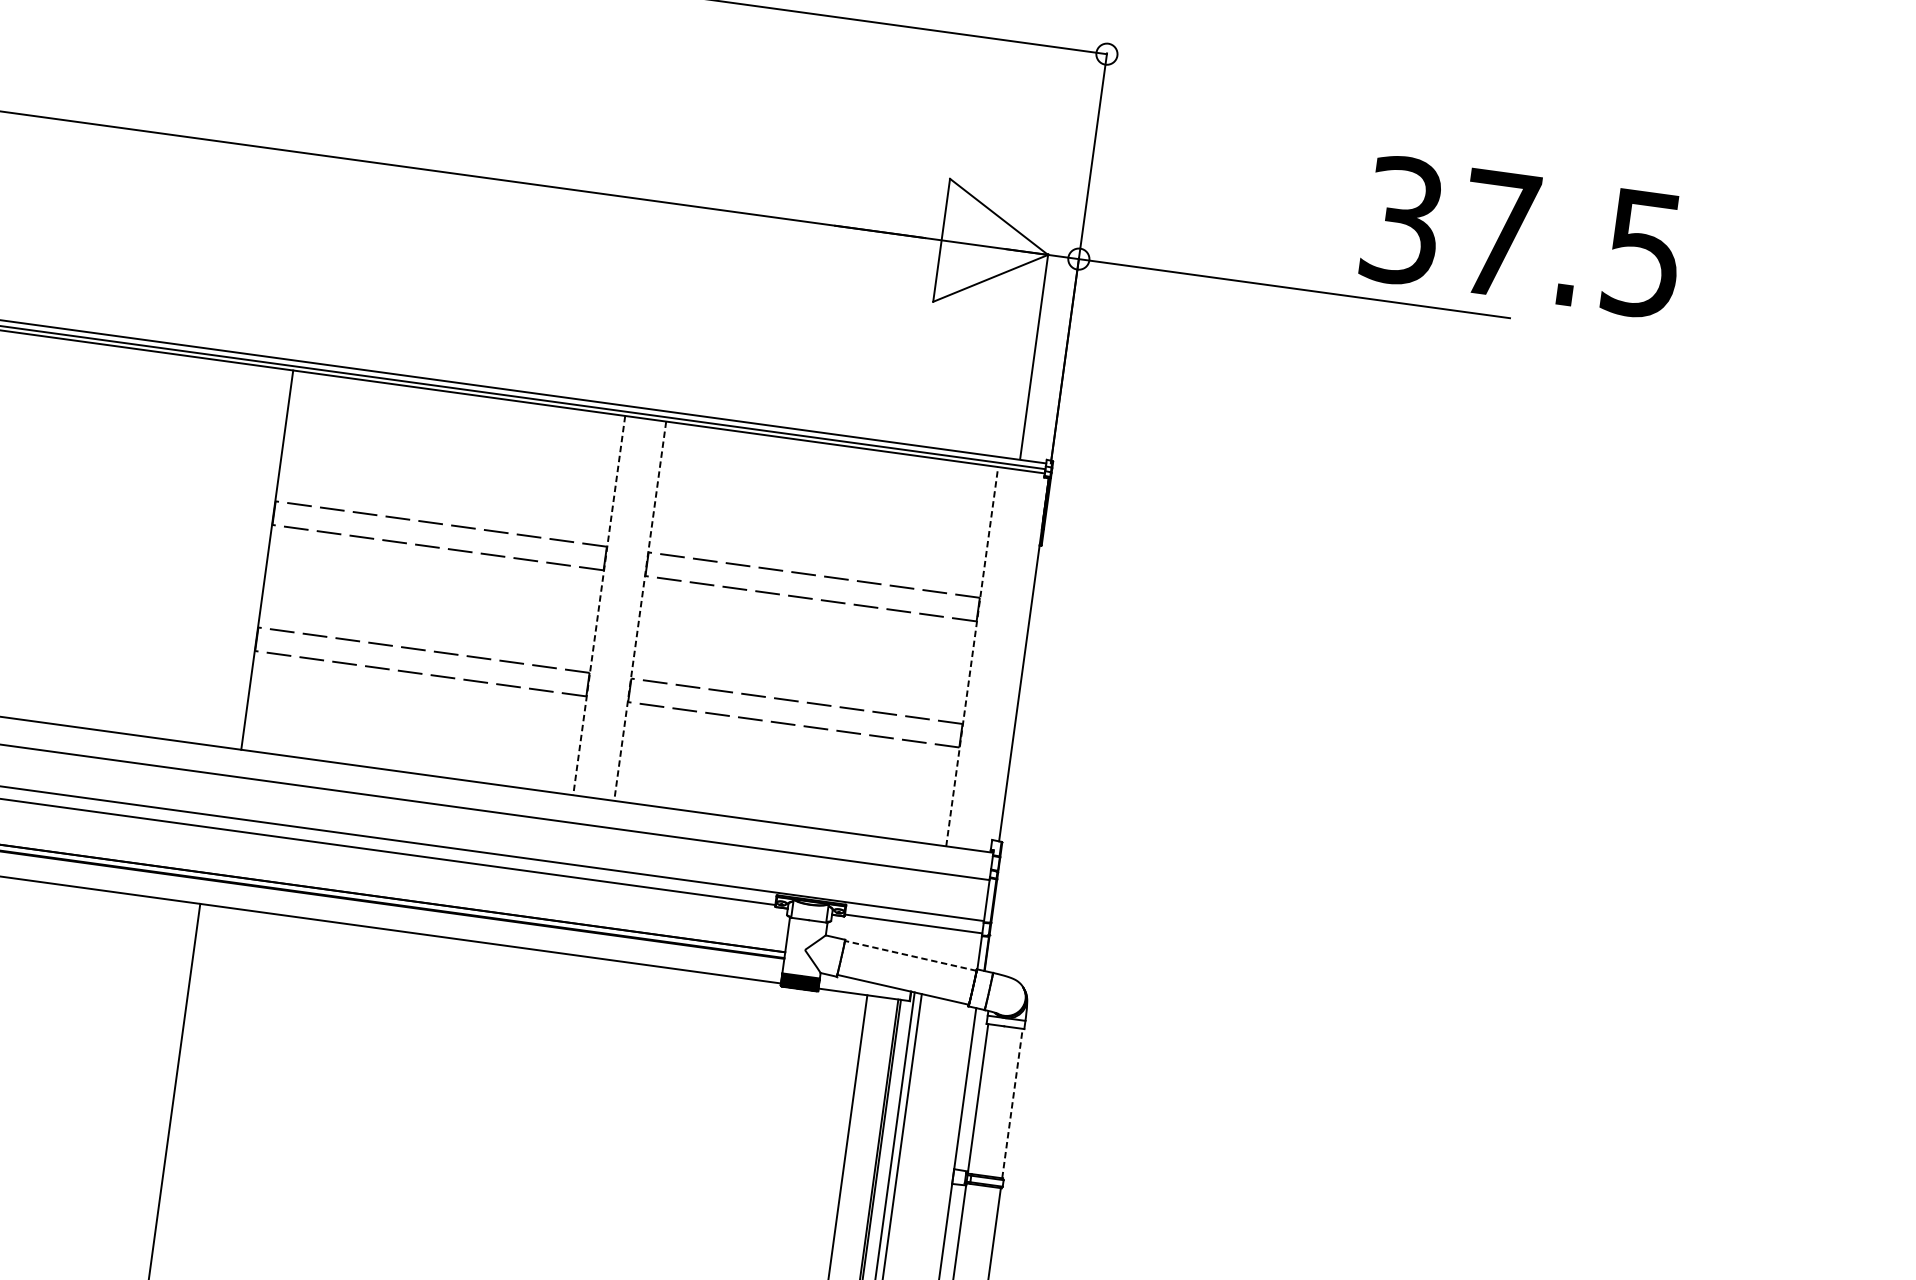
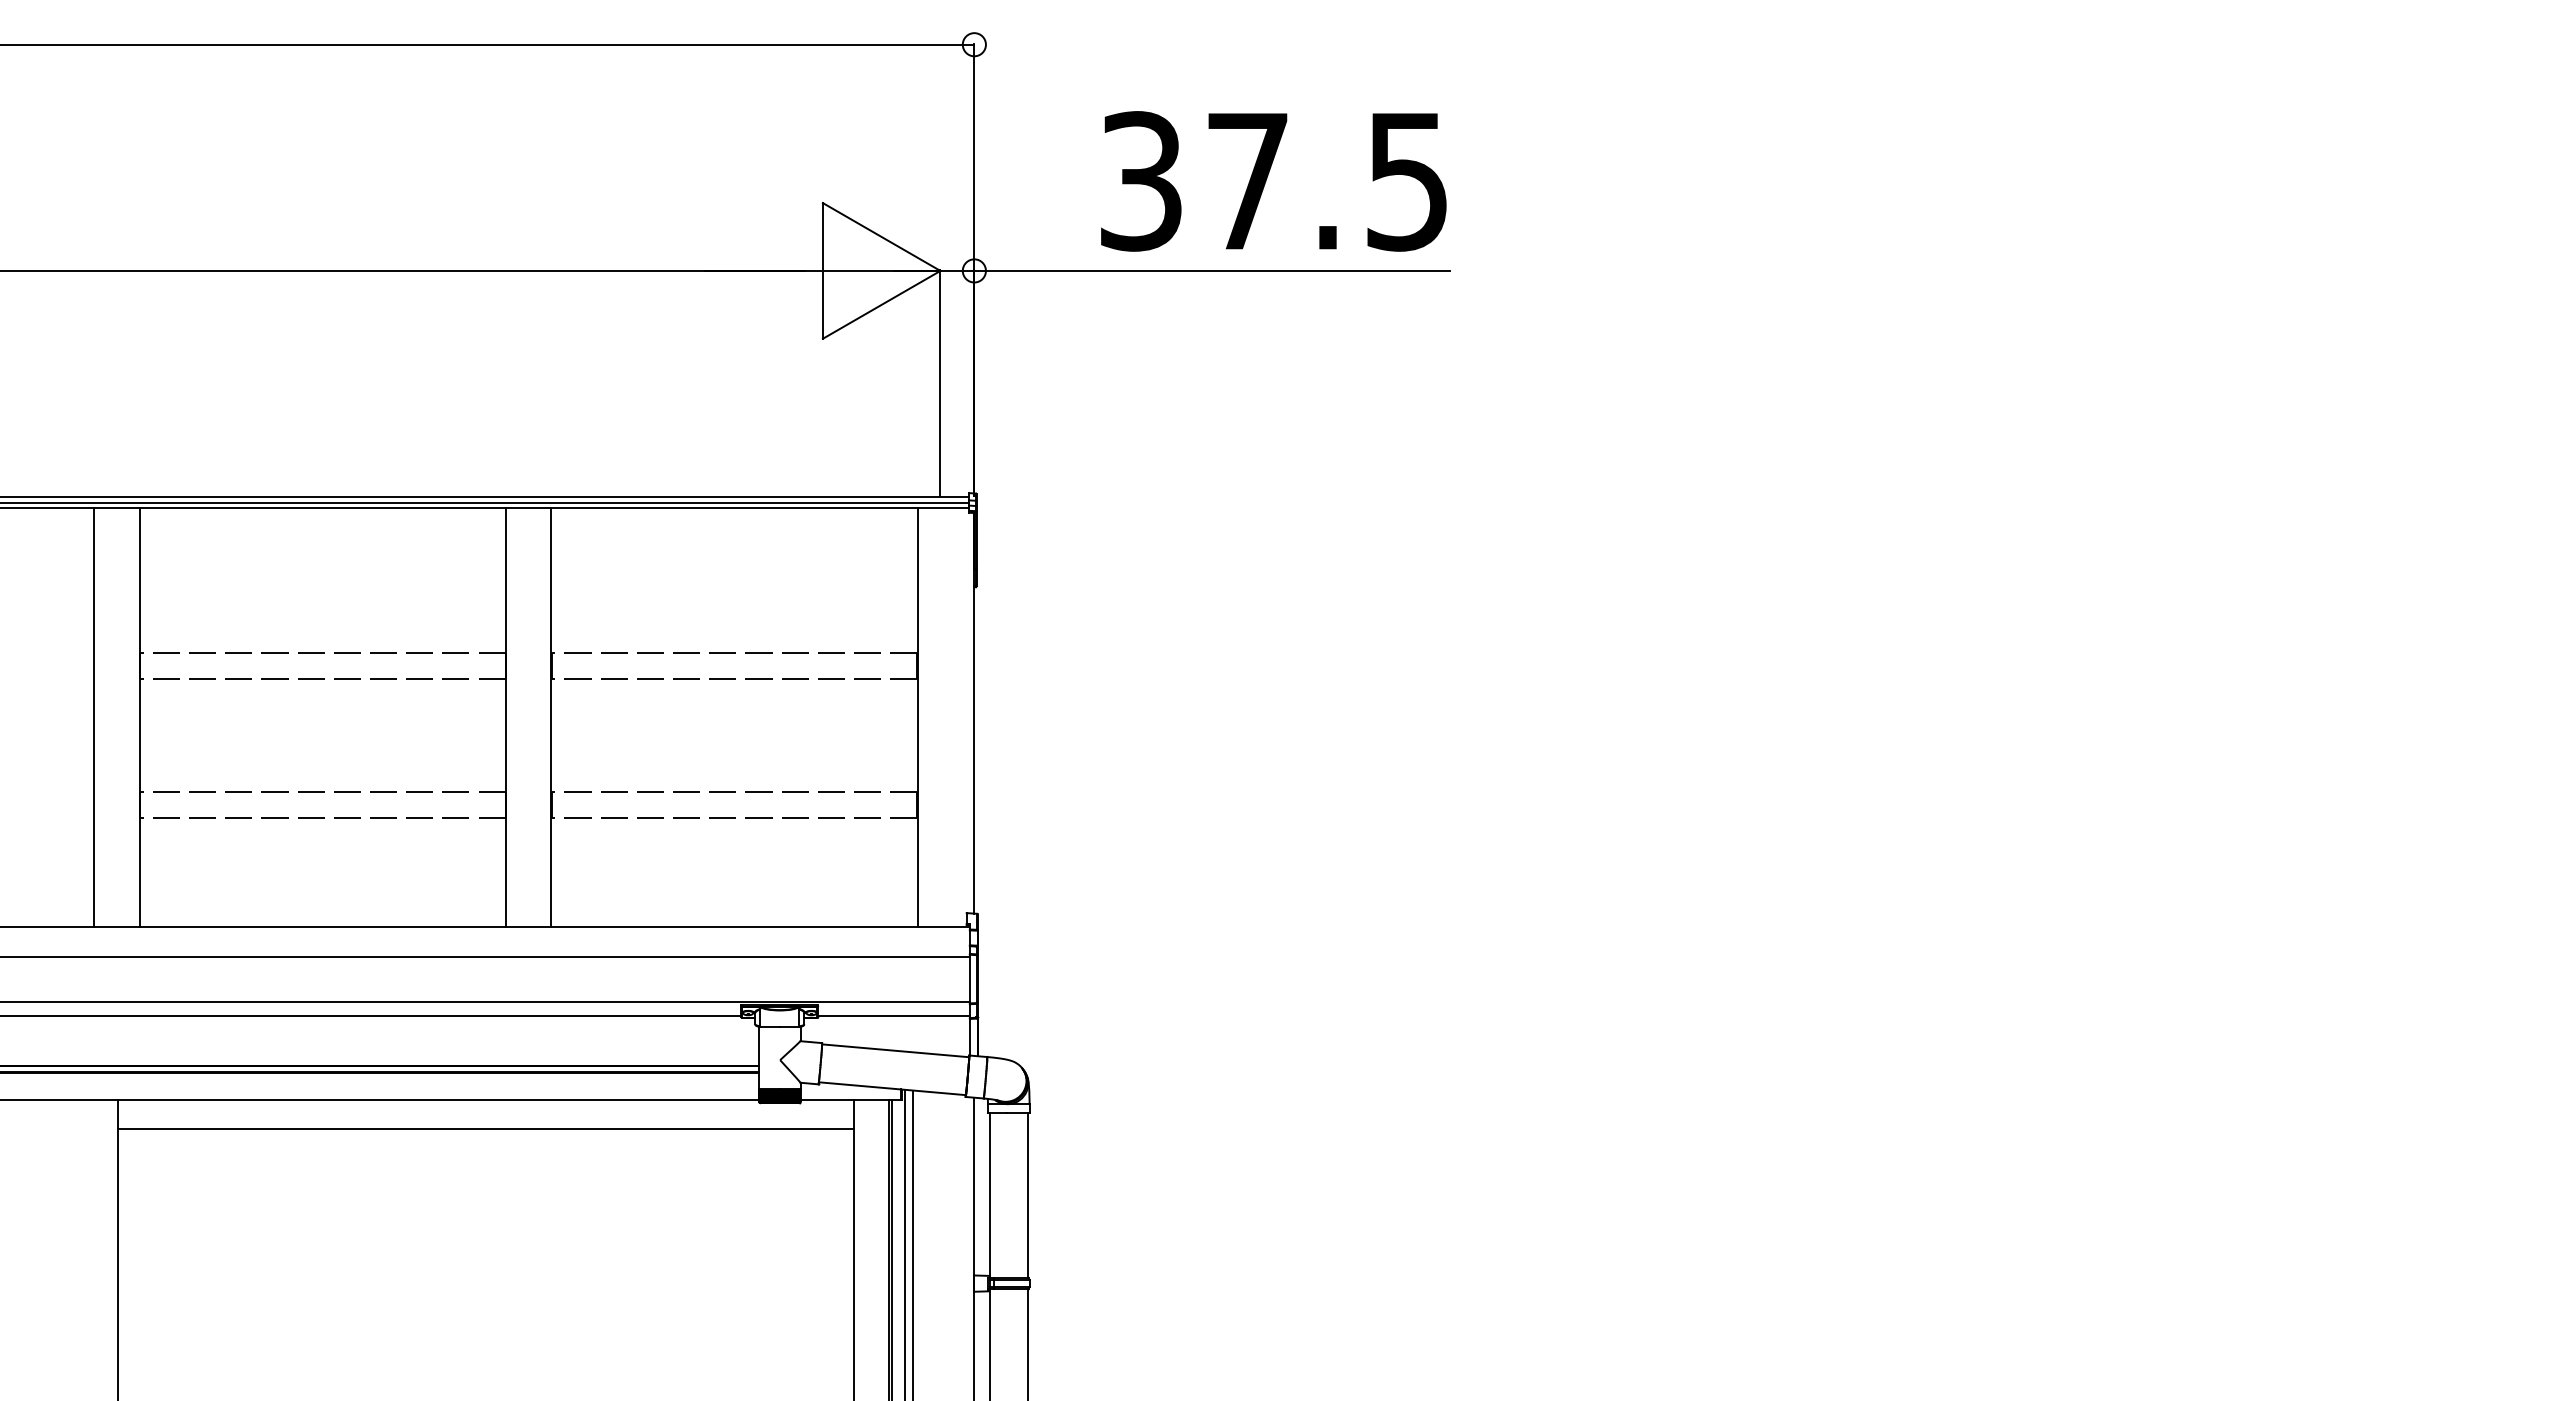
text: (1522, 237) -> (1273, 181), moved
line: (226, 554) -> (94, 717), added
line: (599, 606) -> (506, 718), dashed -> solid
line: (640, 612) -> (551, 718), dashed -> solid
line: (971, 656) -> (917, 717), dashed -> solid
line: (910, 955) -> (895, 1050), dashed -> solid
line: (530, 975) -> (486, 1128), added
line: (1012, 1103) -> (1027, 1195), dashed -> solid

